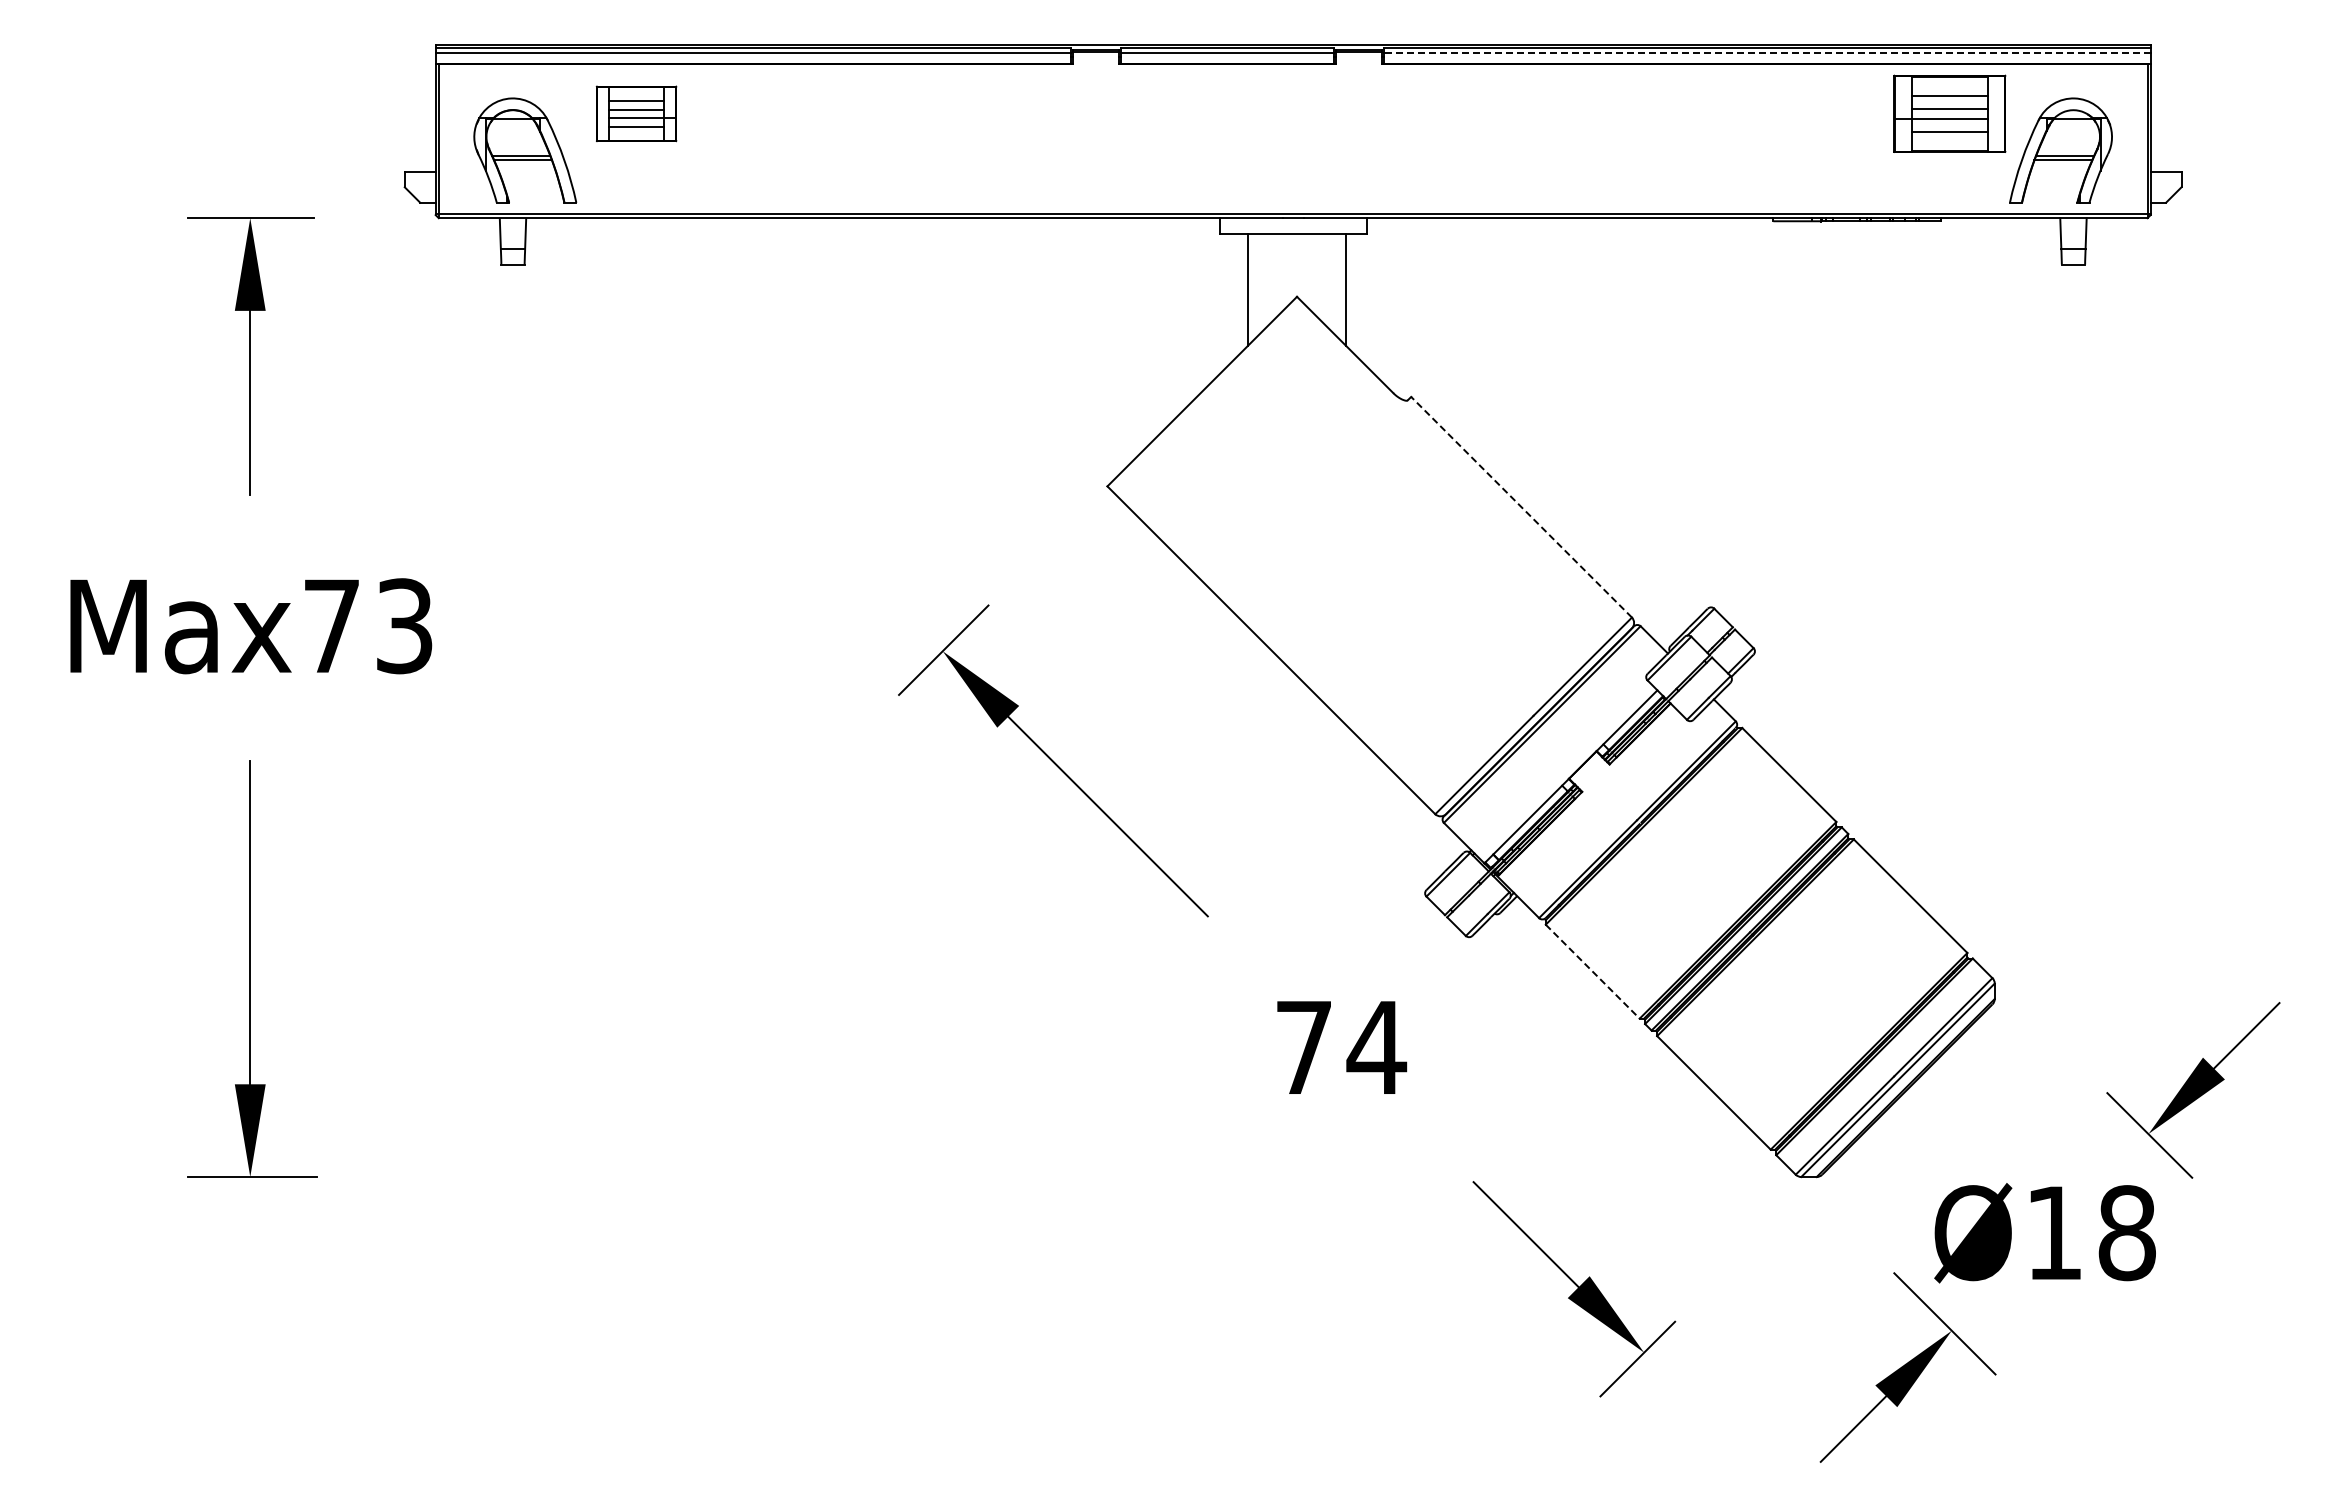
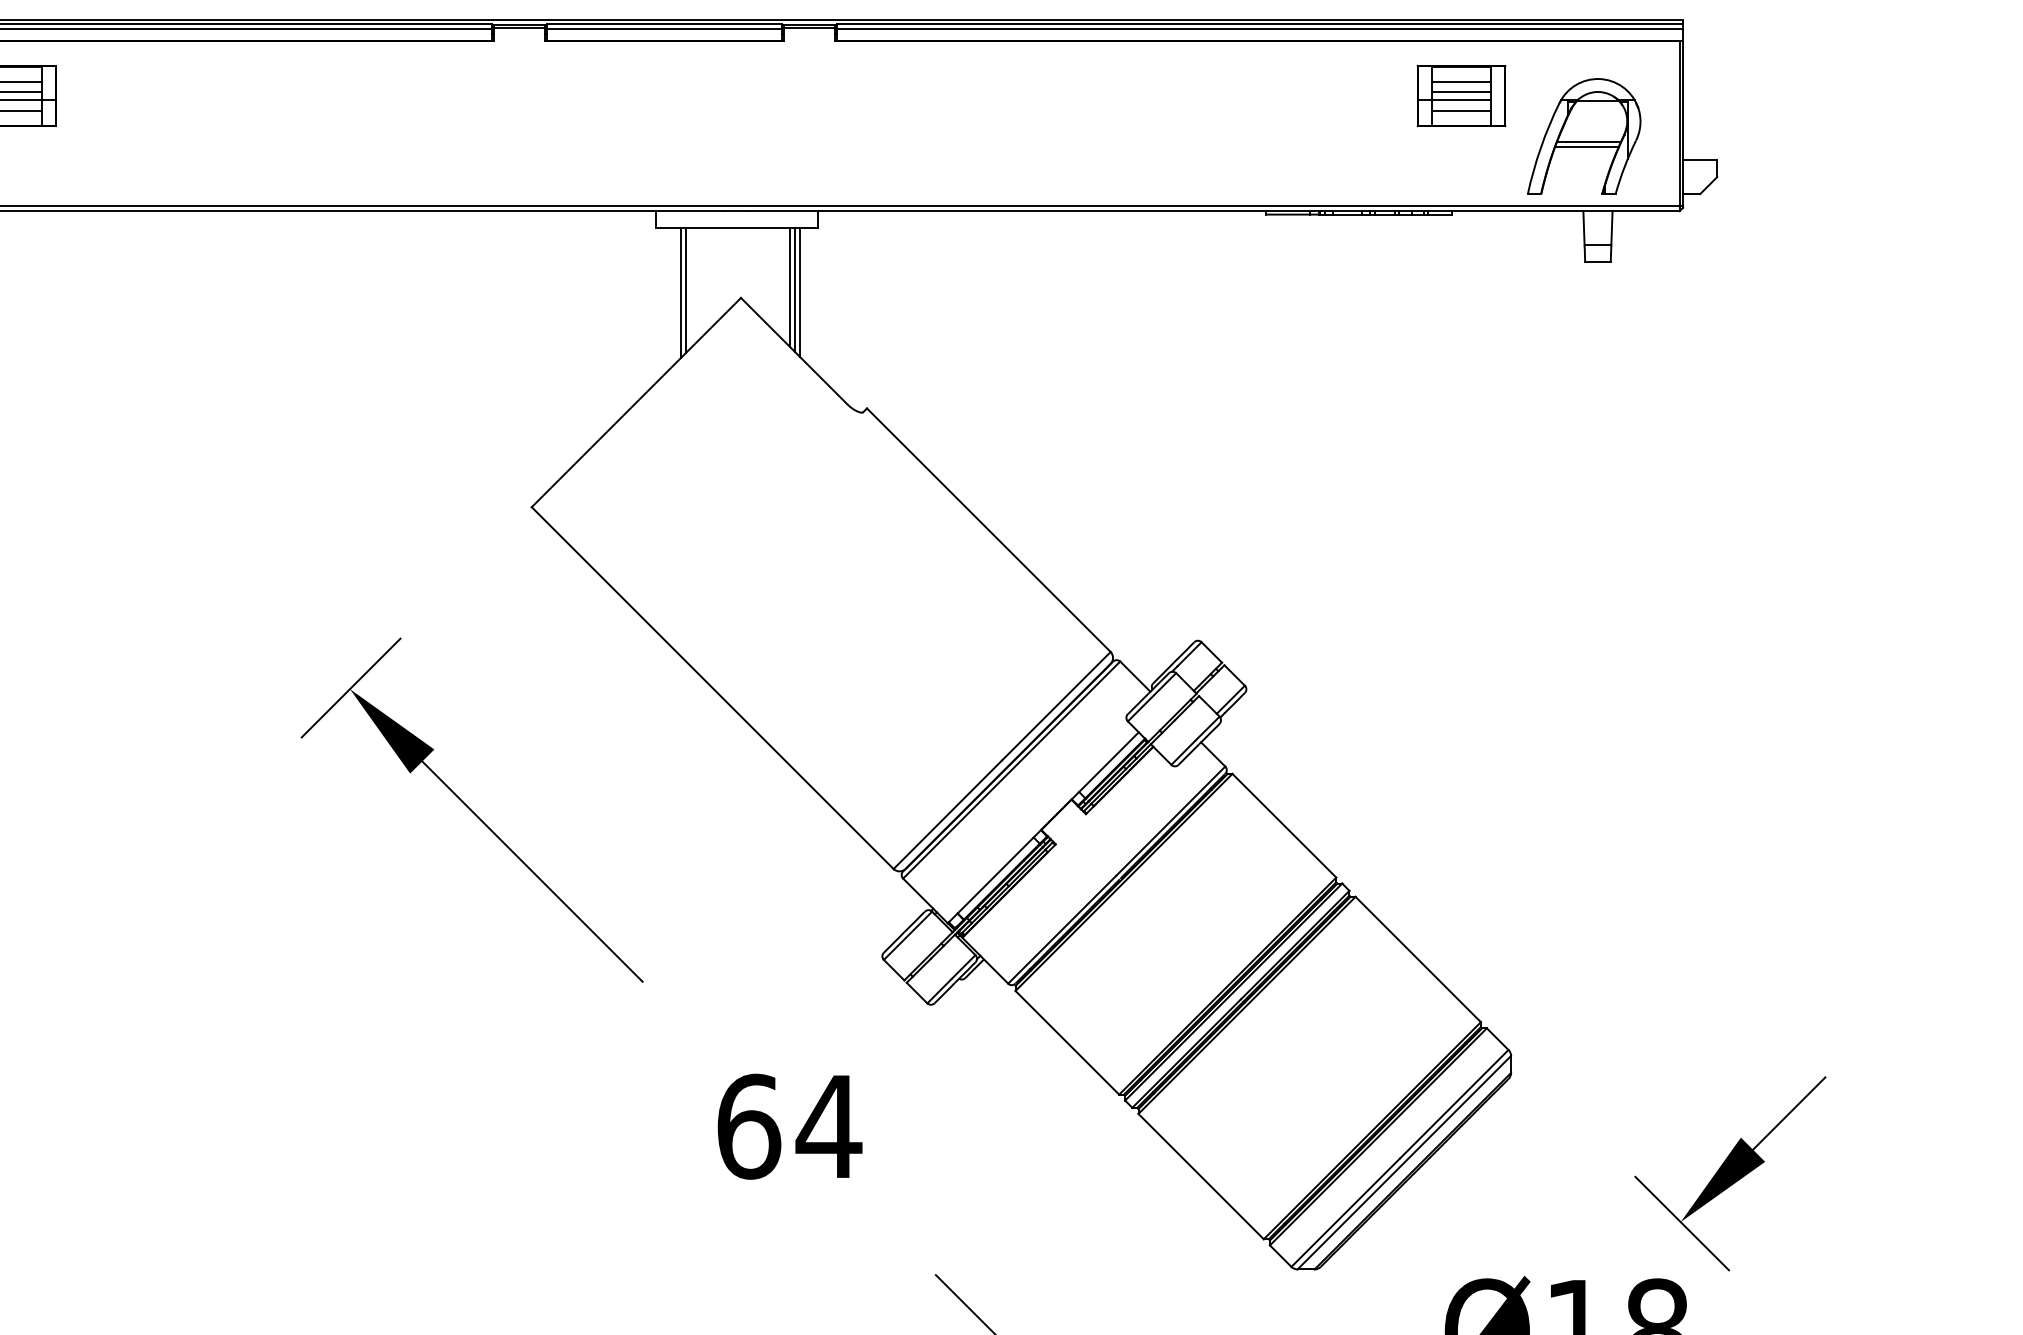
line: (1767, 52) -> (1260, 28), dashed -> solid
part: (1949, 113) -> (1461, 95), size x0.71
line: (1341, 287) -> (790, 287), added
line: (1242, 291) -> (680, 292), added
line: (1350, 291) -> (800, 292), added
line: (1521, 506) -> (988, 529), dashed -> solid
line: (1593, 972) -> (1068, 1043), dashed -> solid
text: (1304, 1047) -> (749, 1126), 74 -> 64

